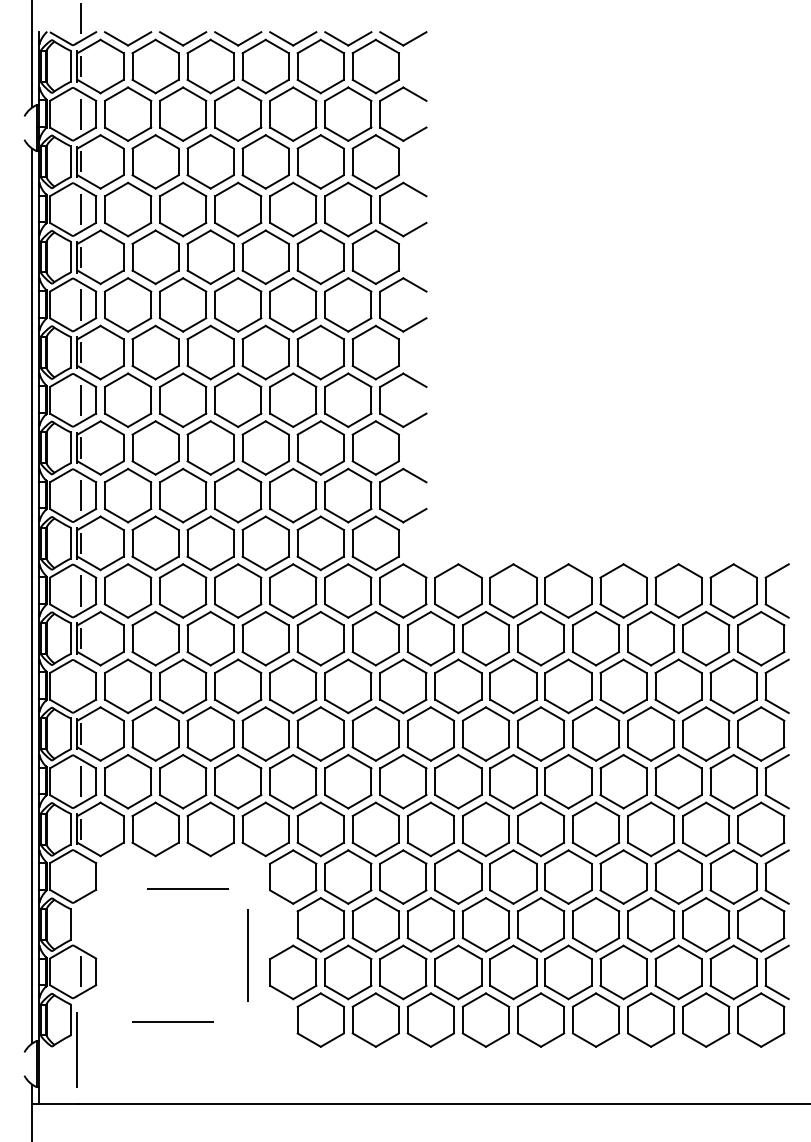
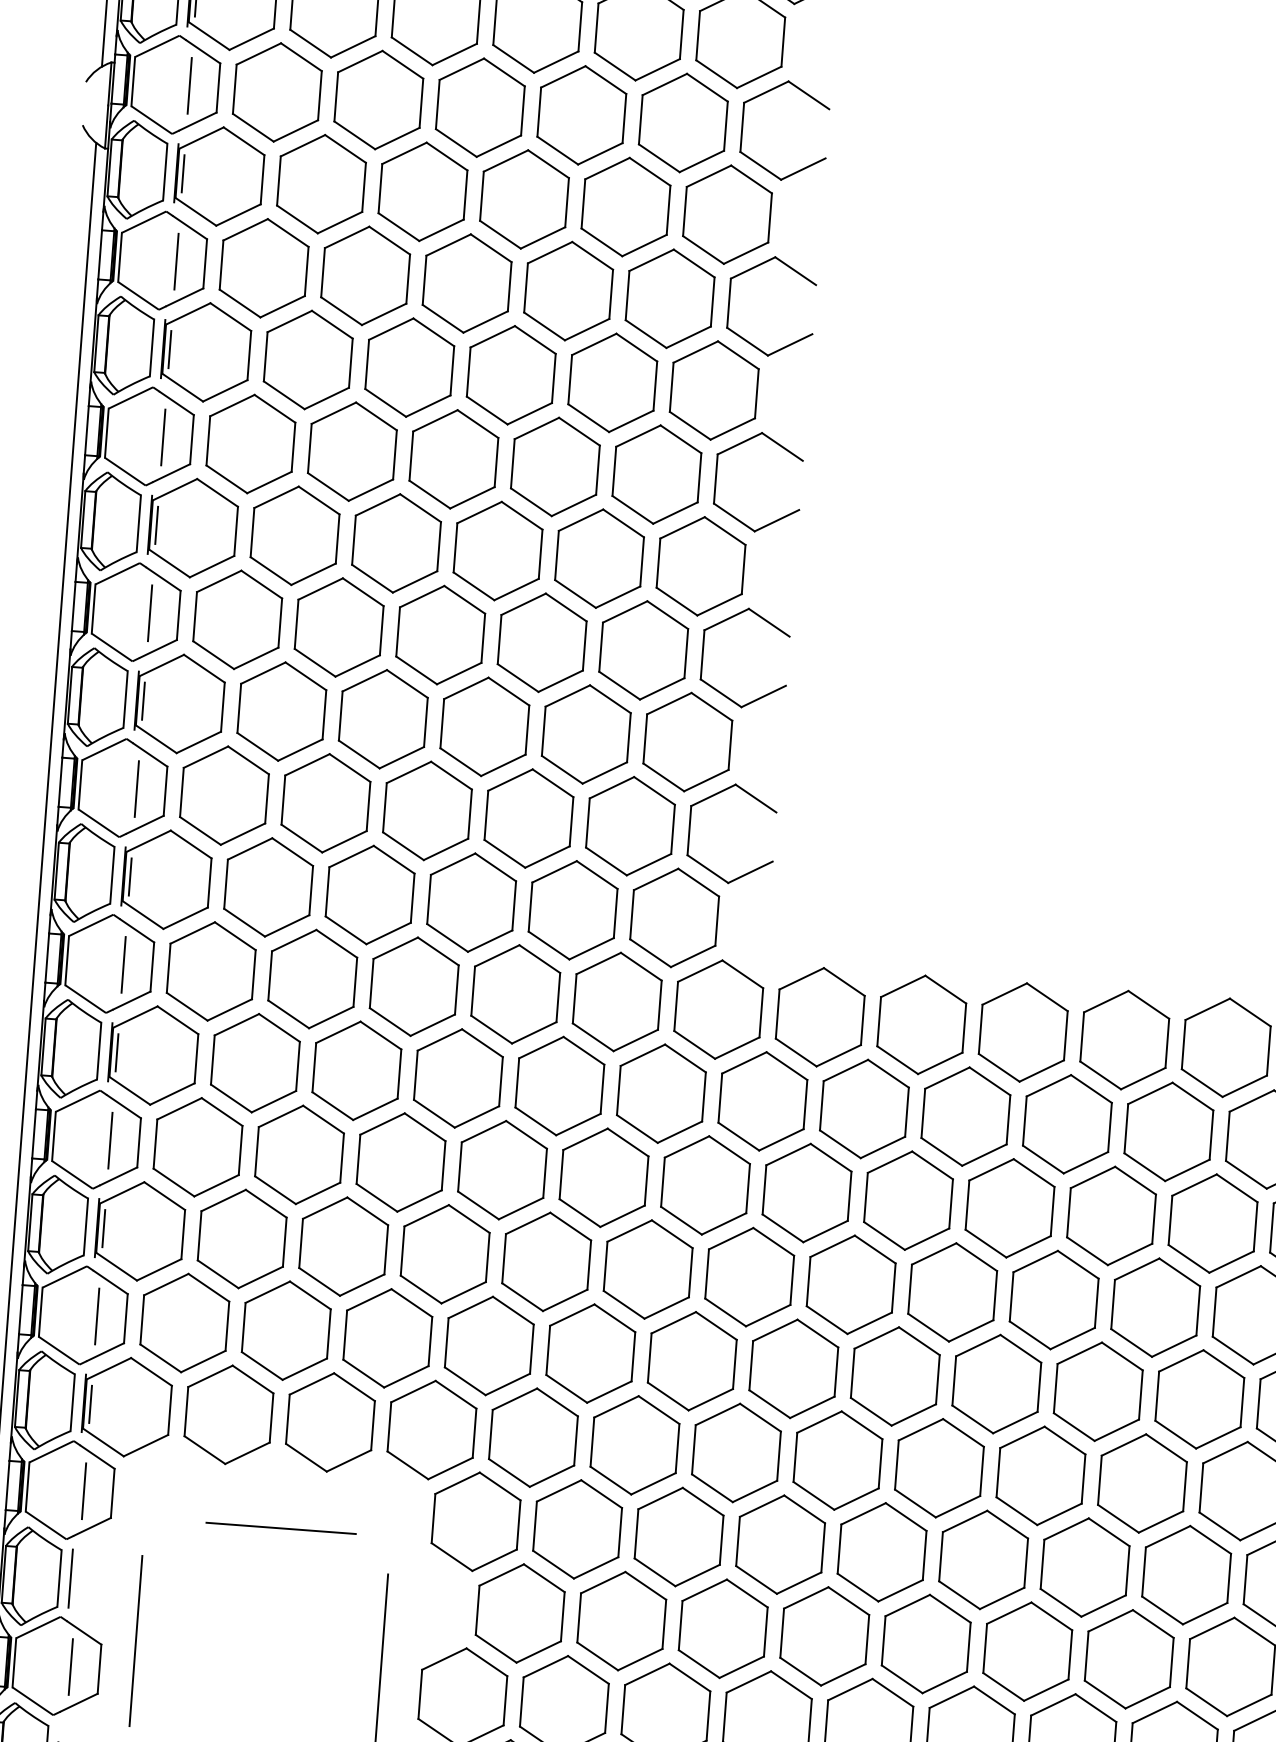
line: (80, 685) -> (110, 1139), added
line: (80, 876) -> (83, 1491), added
line: (76, 923) -> (70, 1577), added
line: (114, 954) -> (135, 1639), added

